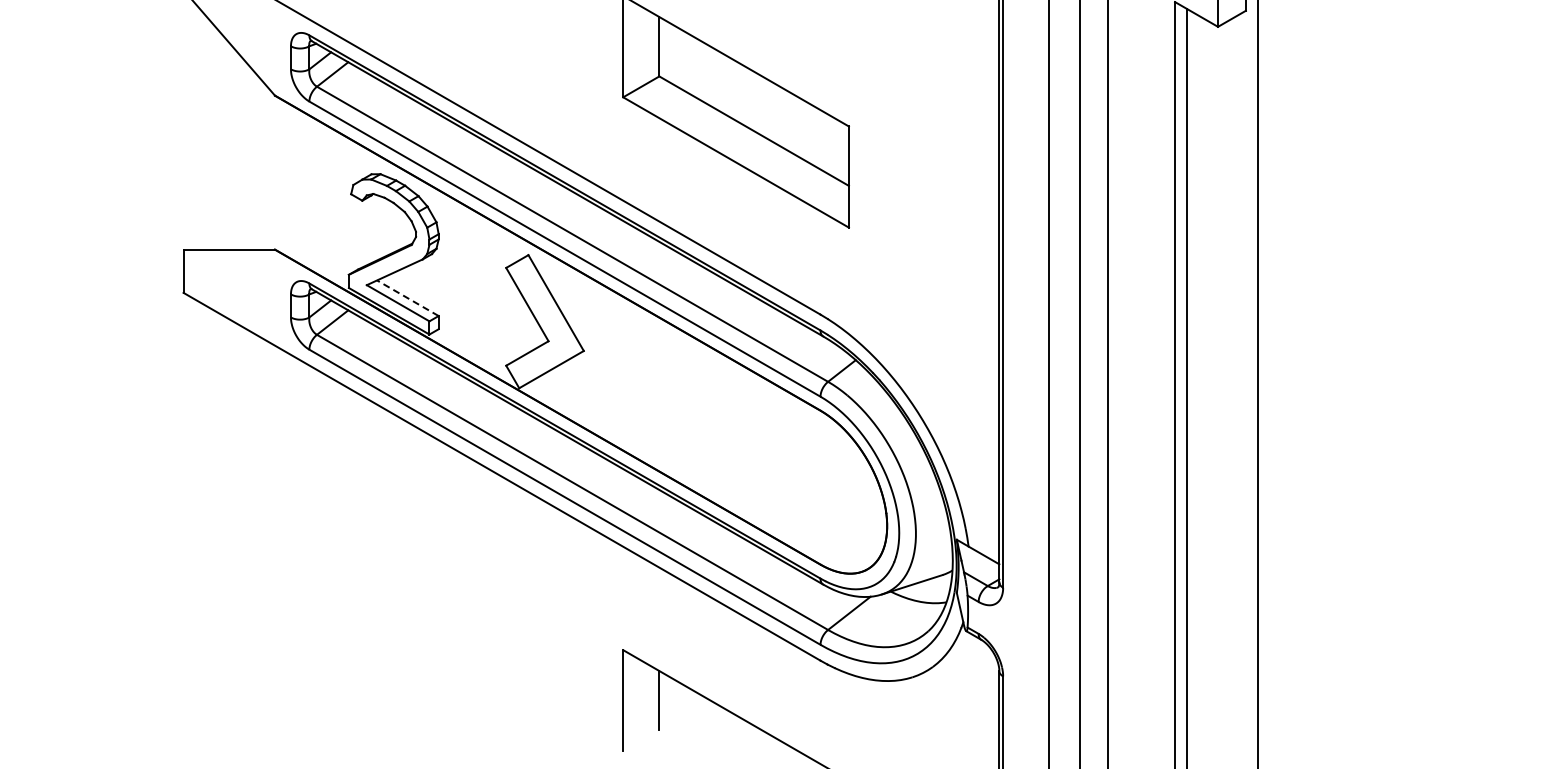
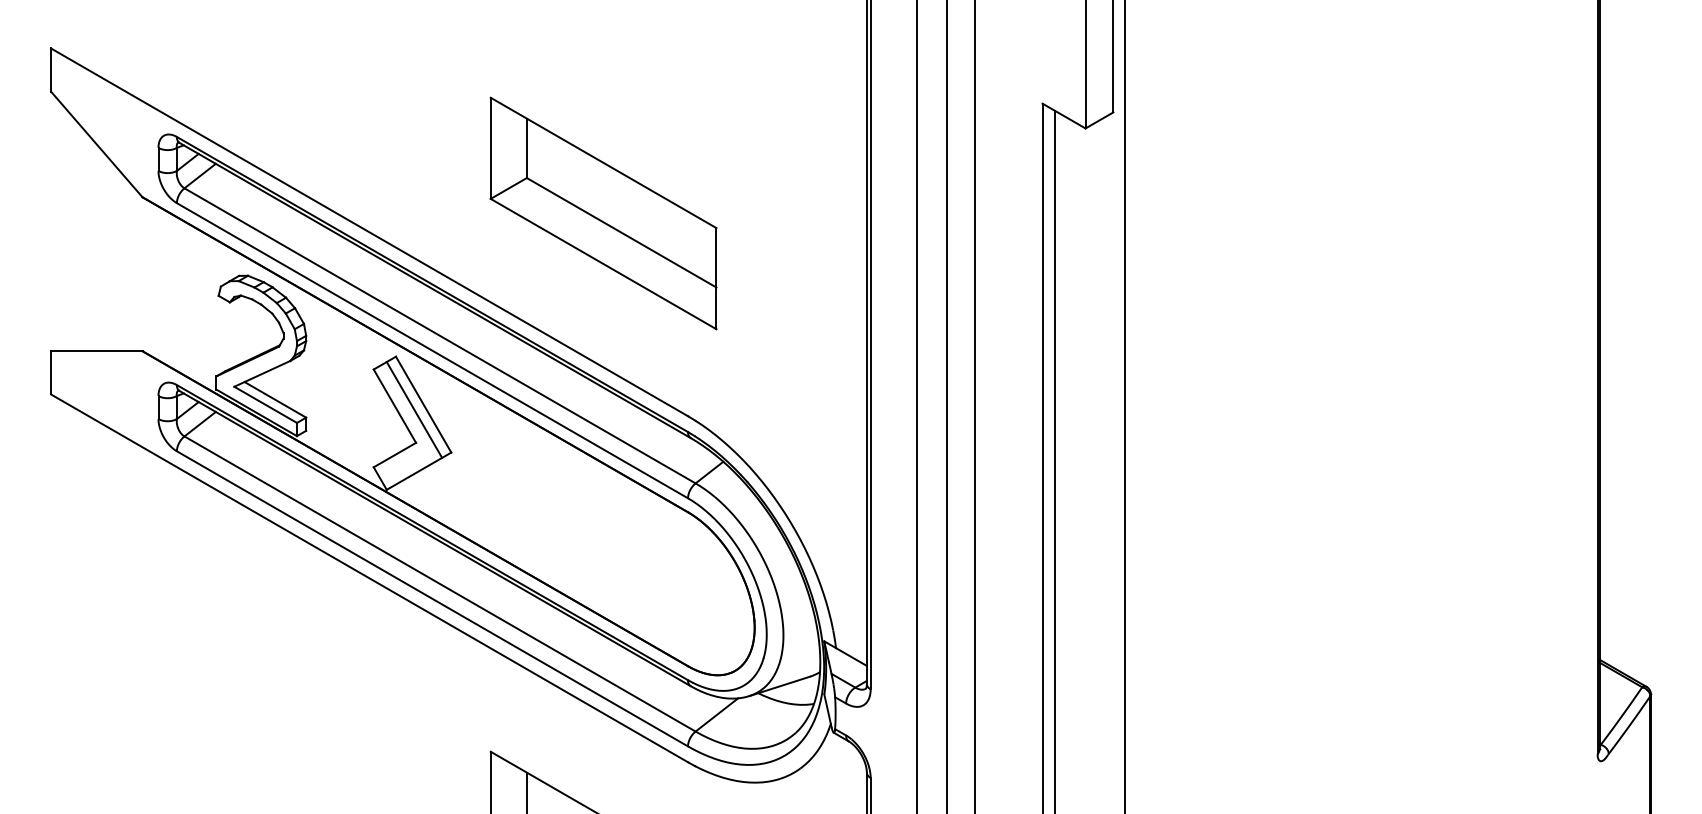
line: (407, 297) -> (275, 399), dashed -> solid
line: (546, 307) -> (414, 409), added

